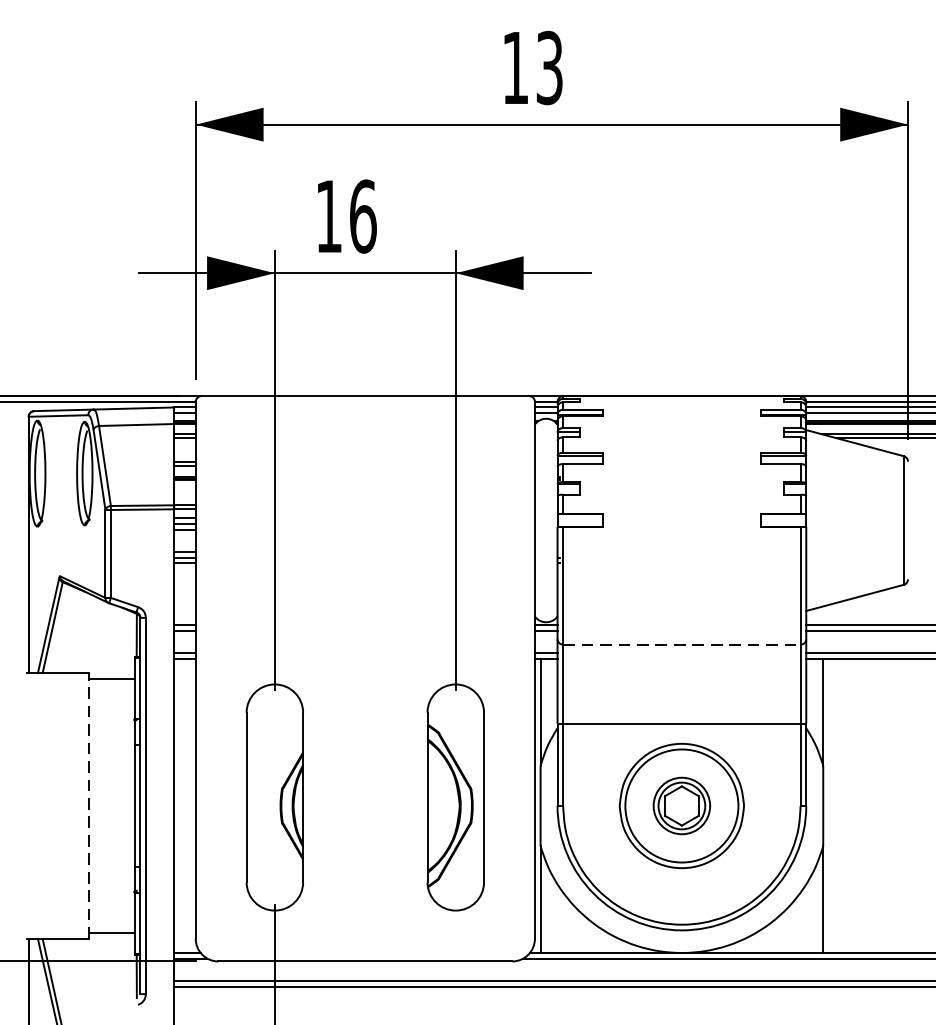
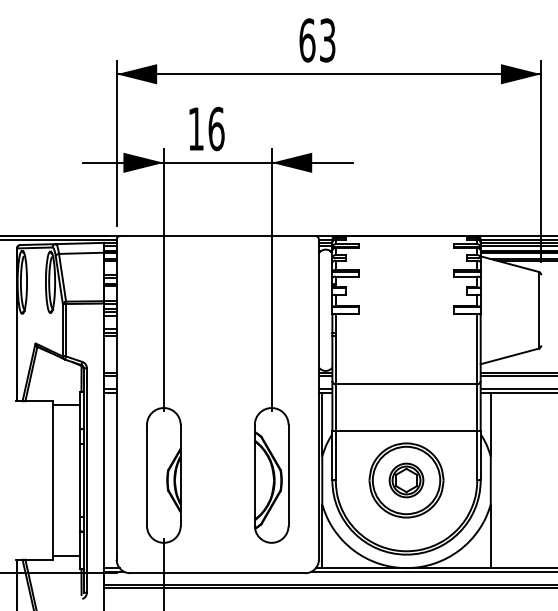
text: (515, 68) -> (307, 40), 13 -> 63
line: (681, 644) -> (406, 384), dashed -> solid
line: (89, 806) -> (53, 480), dashed -> solid

